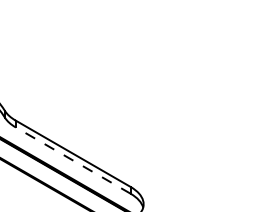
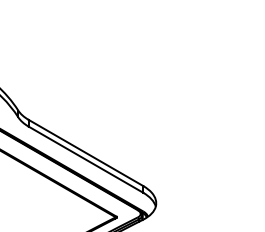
line: (72, 160) -> (85, 159), dashed -> solid

